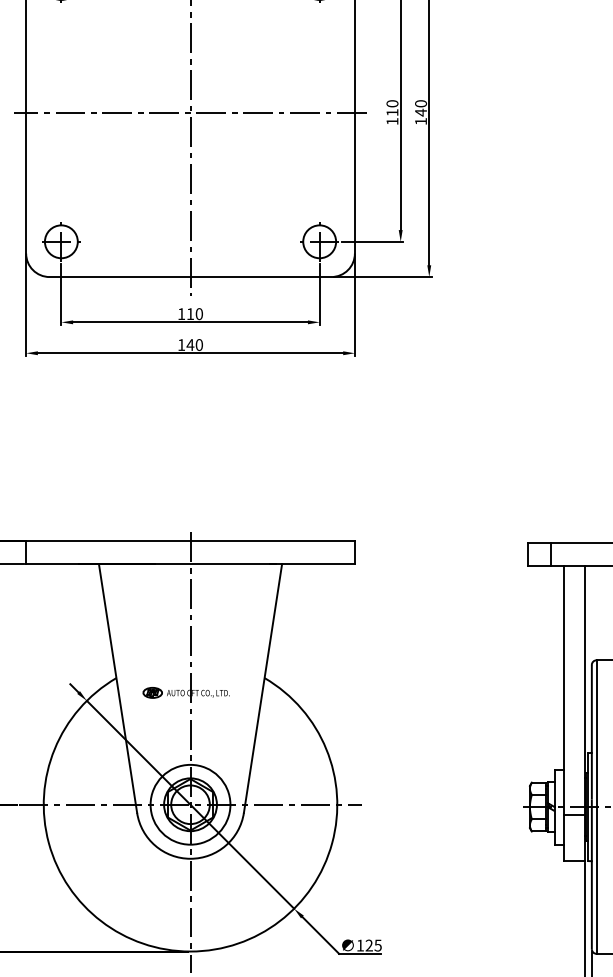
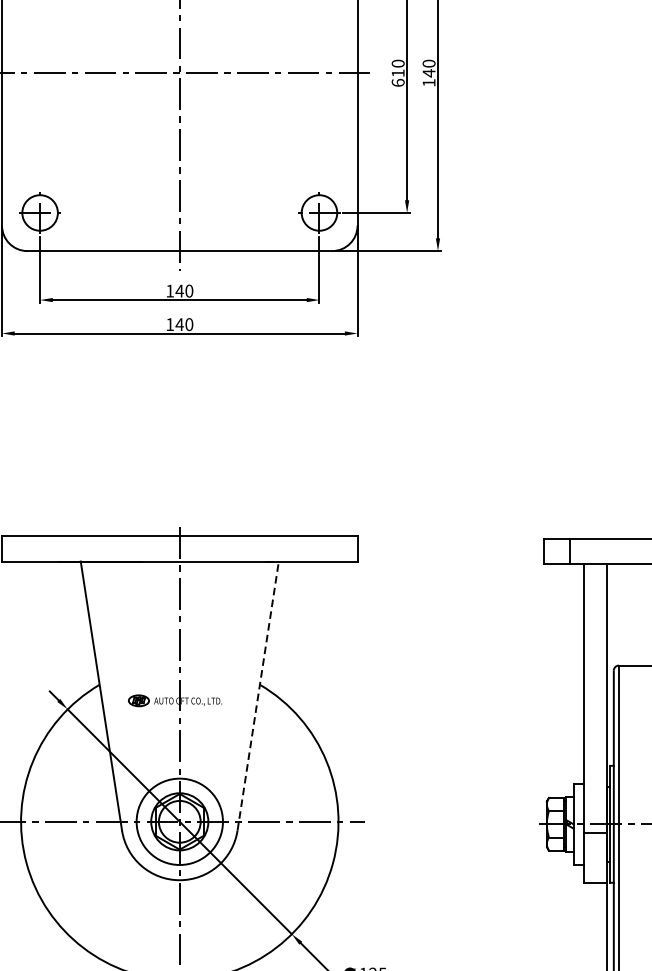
text: (392, 120) -> (398, 81), 110 -> 610
text: (190, 313) -> (179, 290), 110 -> 140
line: (263, 688) -> (258, 696), solid -> dashed

